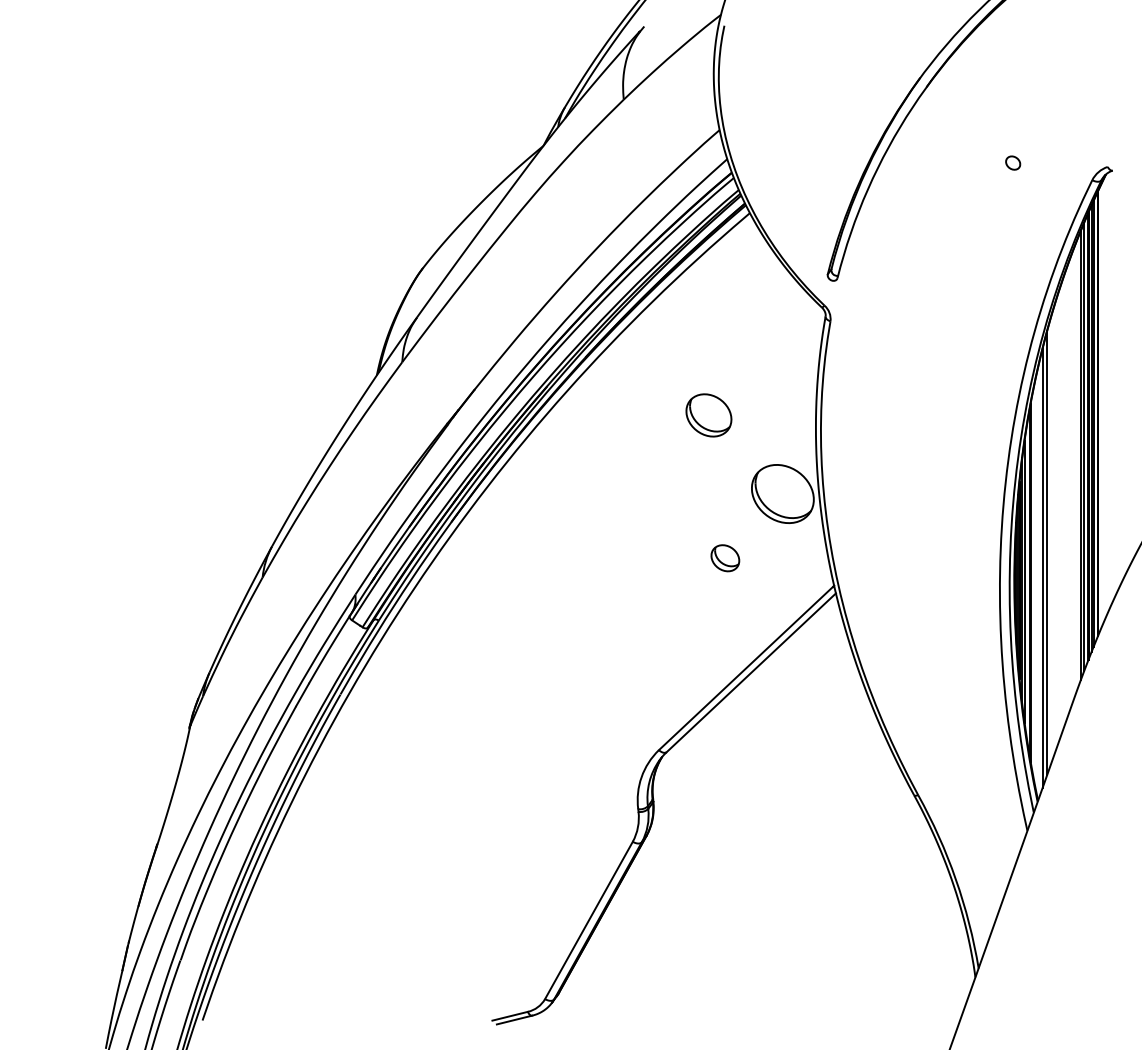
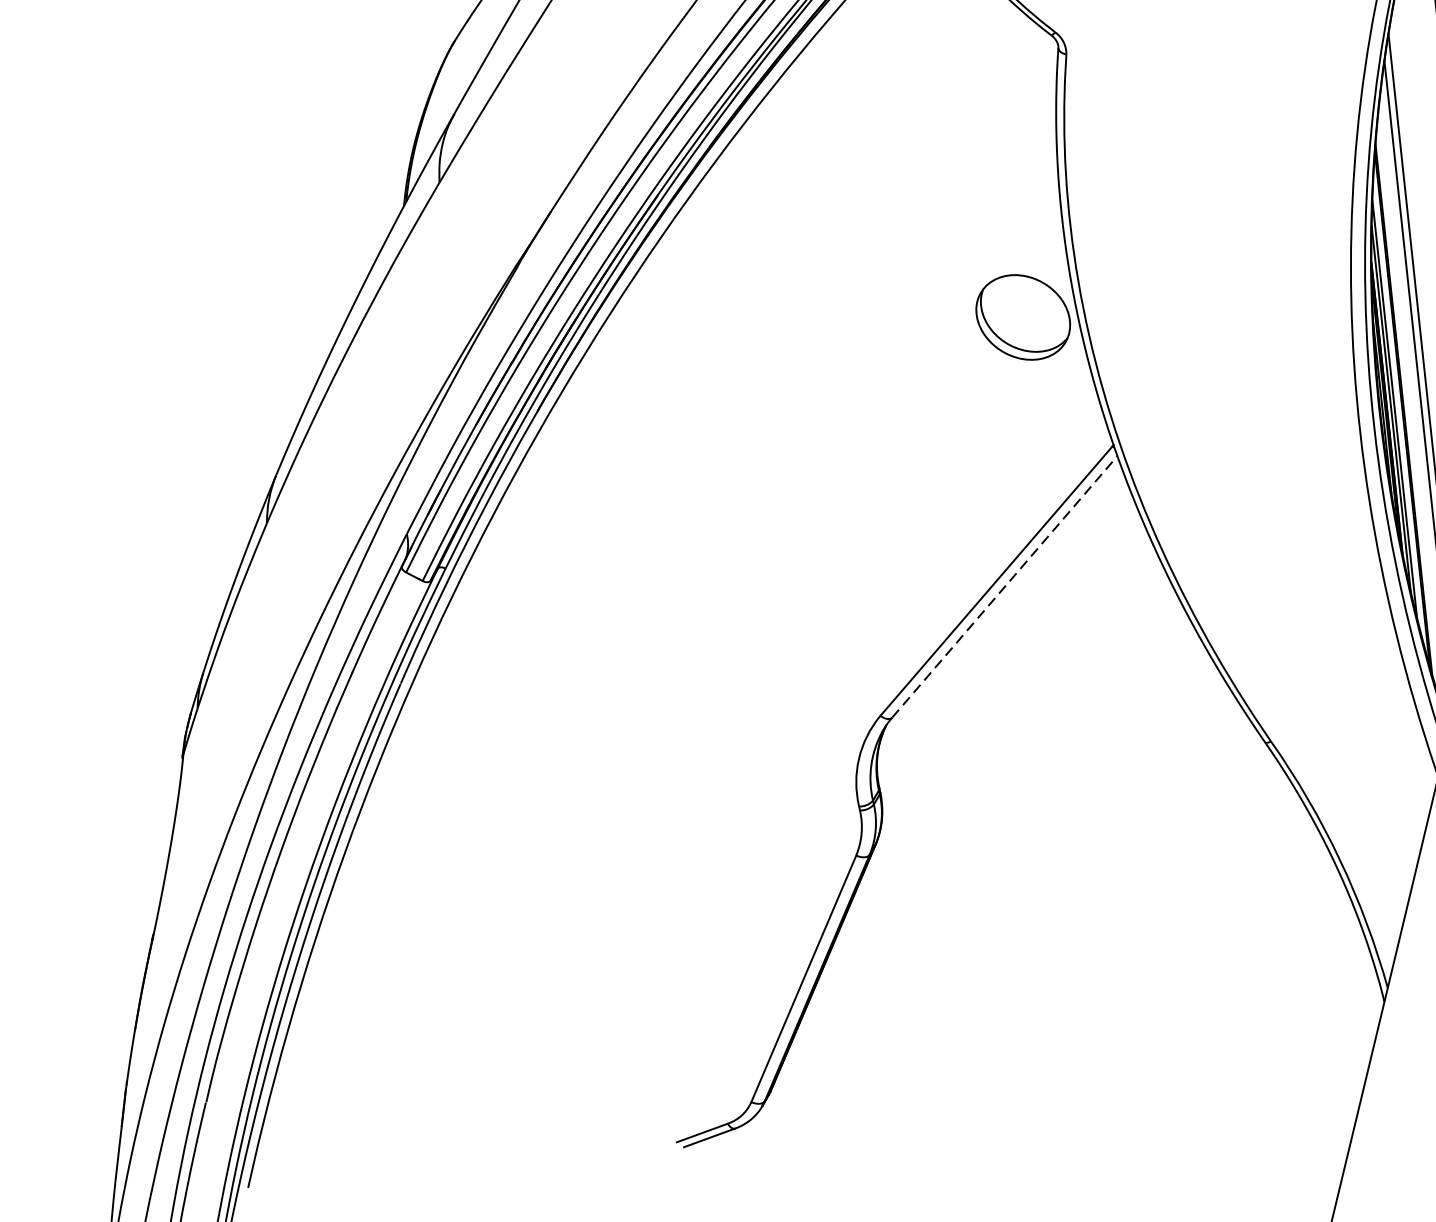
part: (708, 415) -> (900, 213), removed
part: (725, 558) -> (948, 421), removed
line: (751, 672) -> (1005, 586), solid -> dashed

